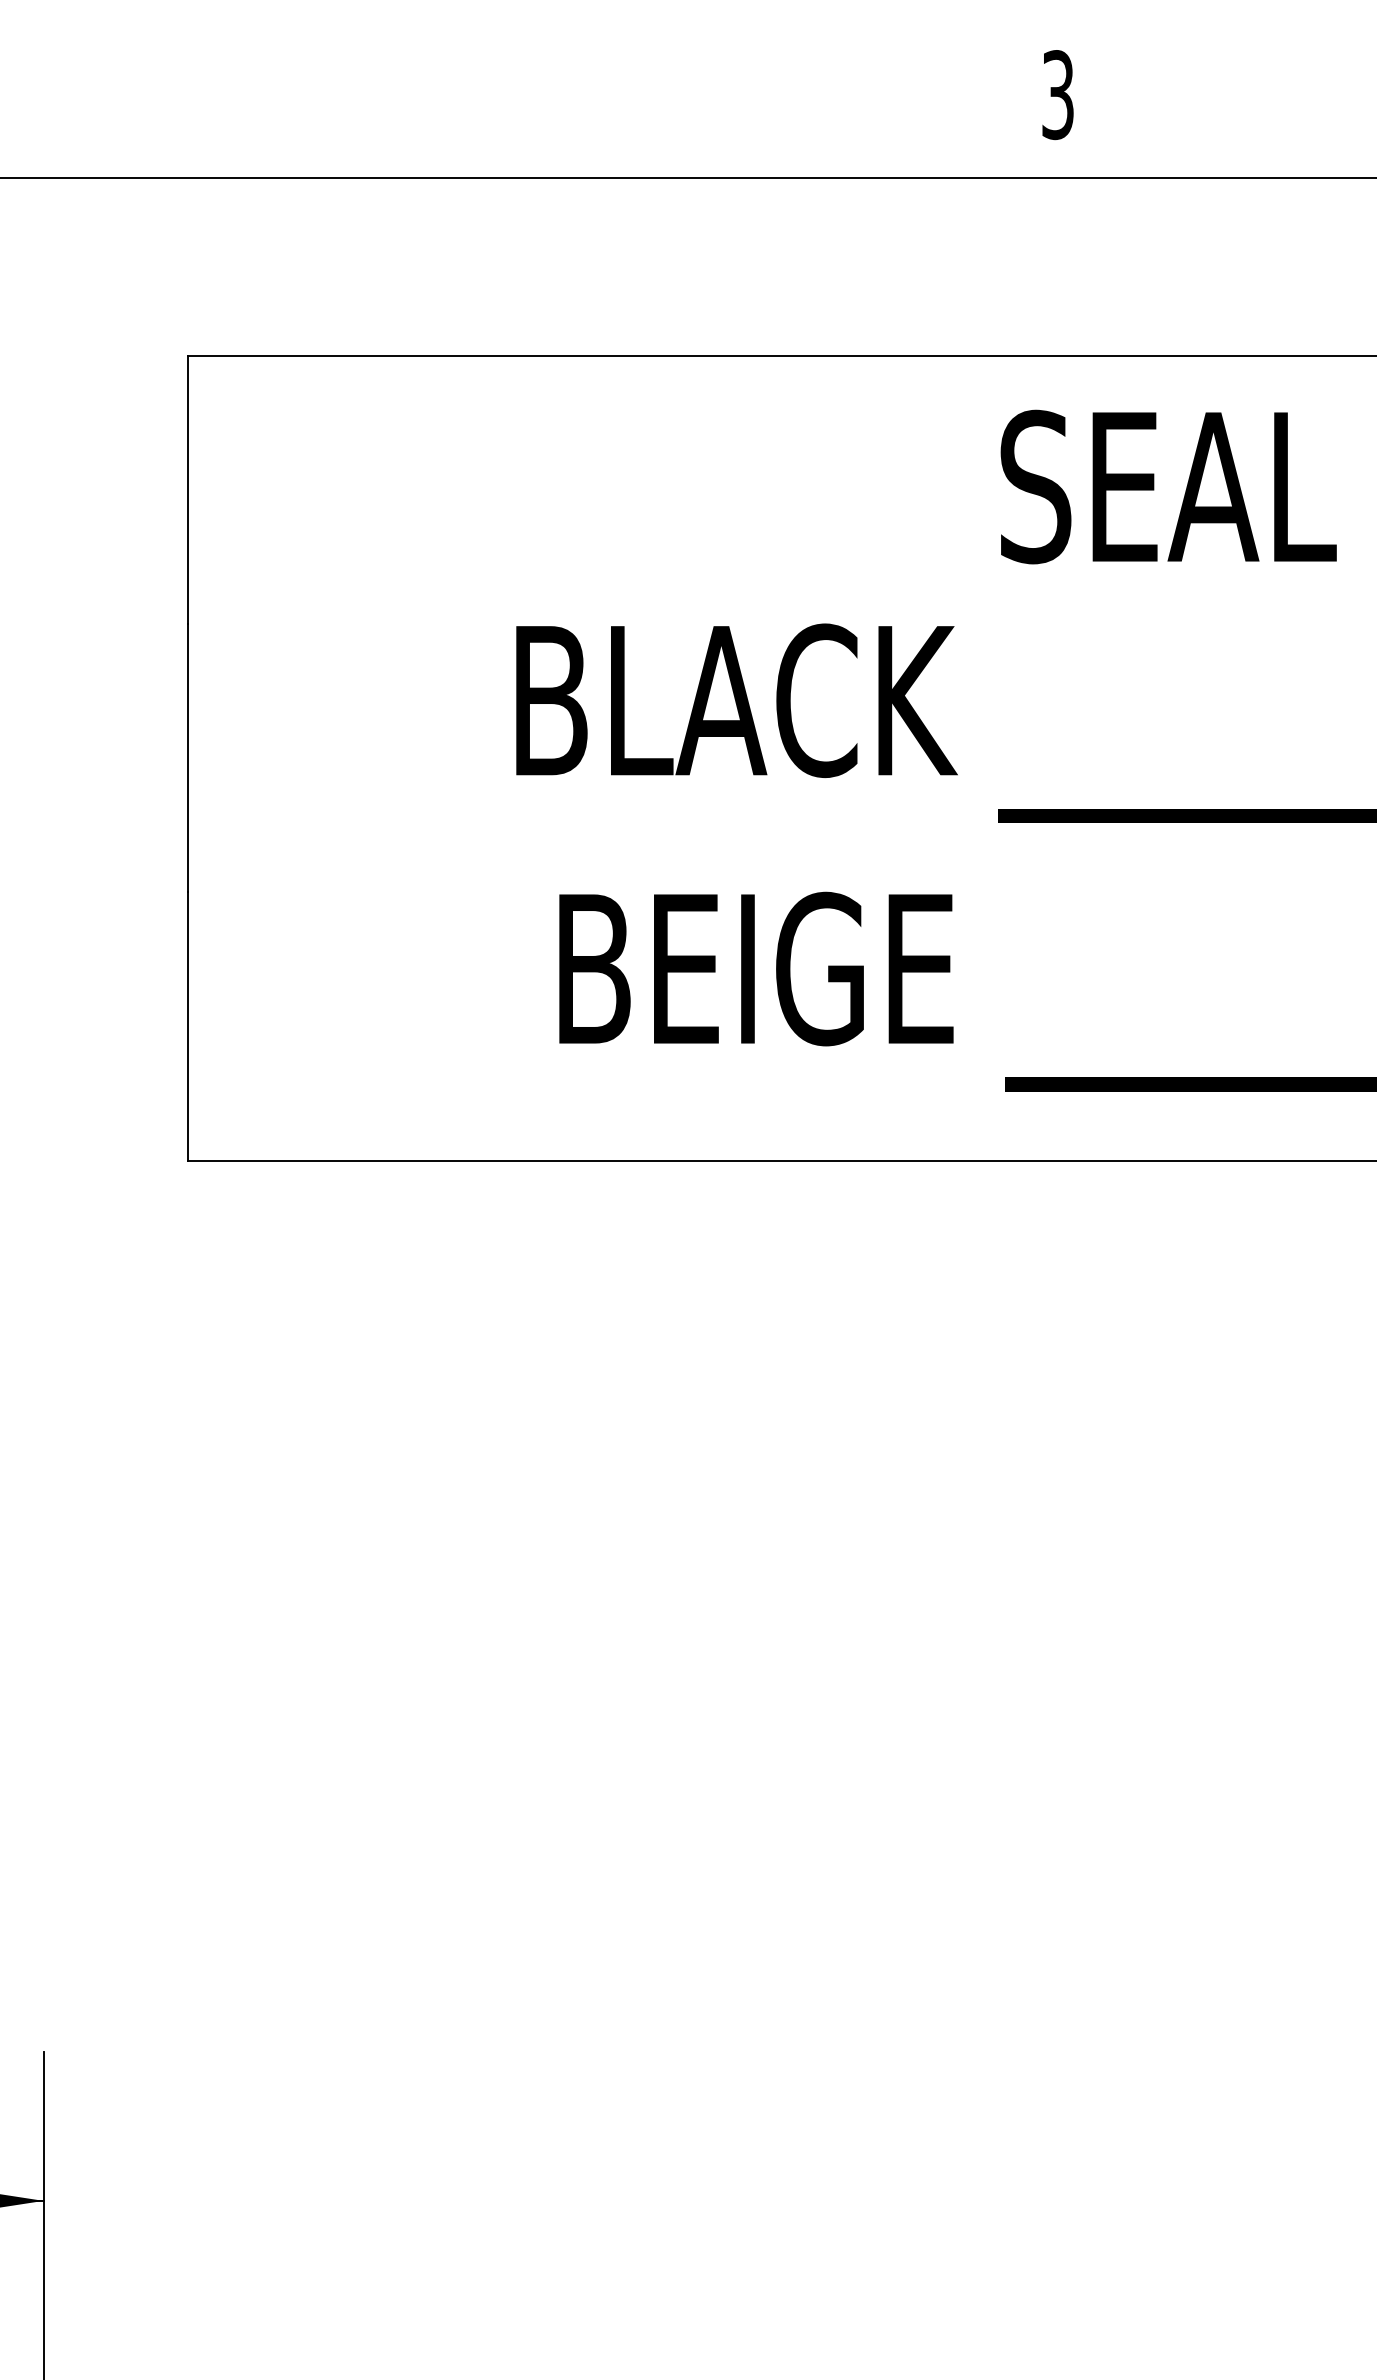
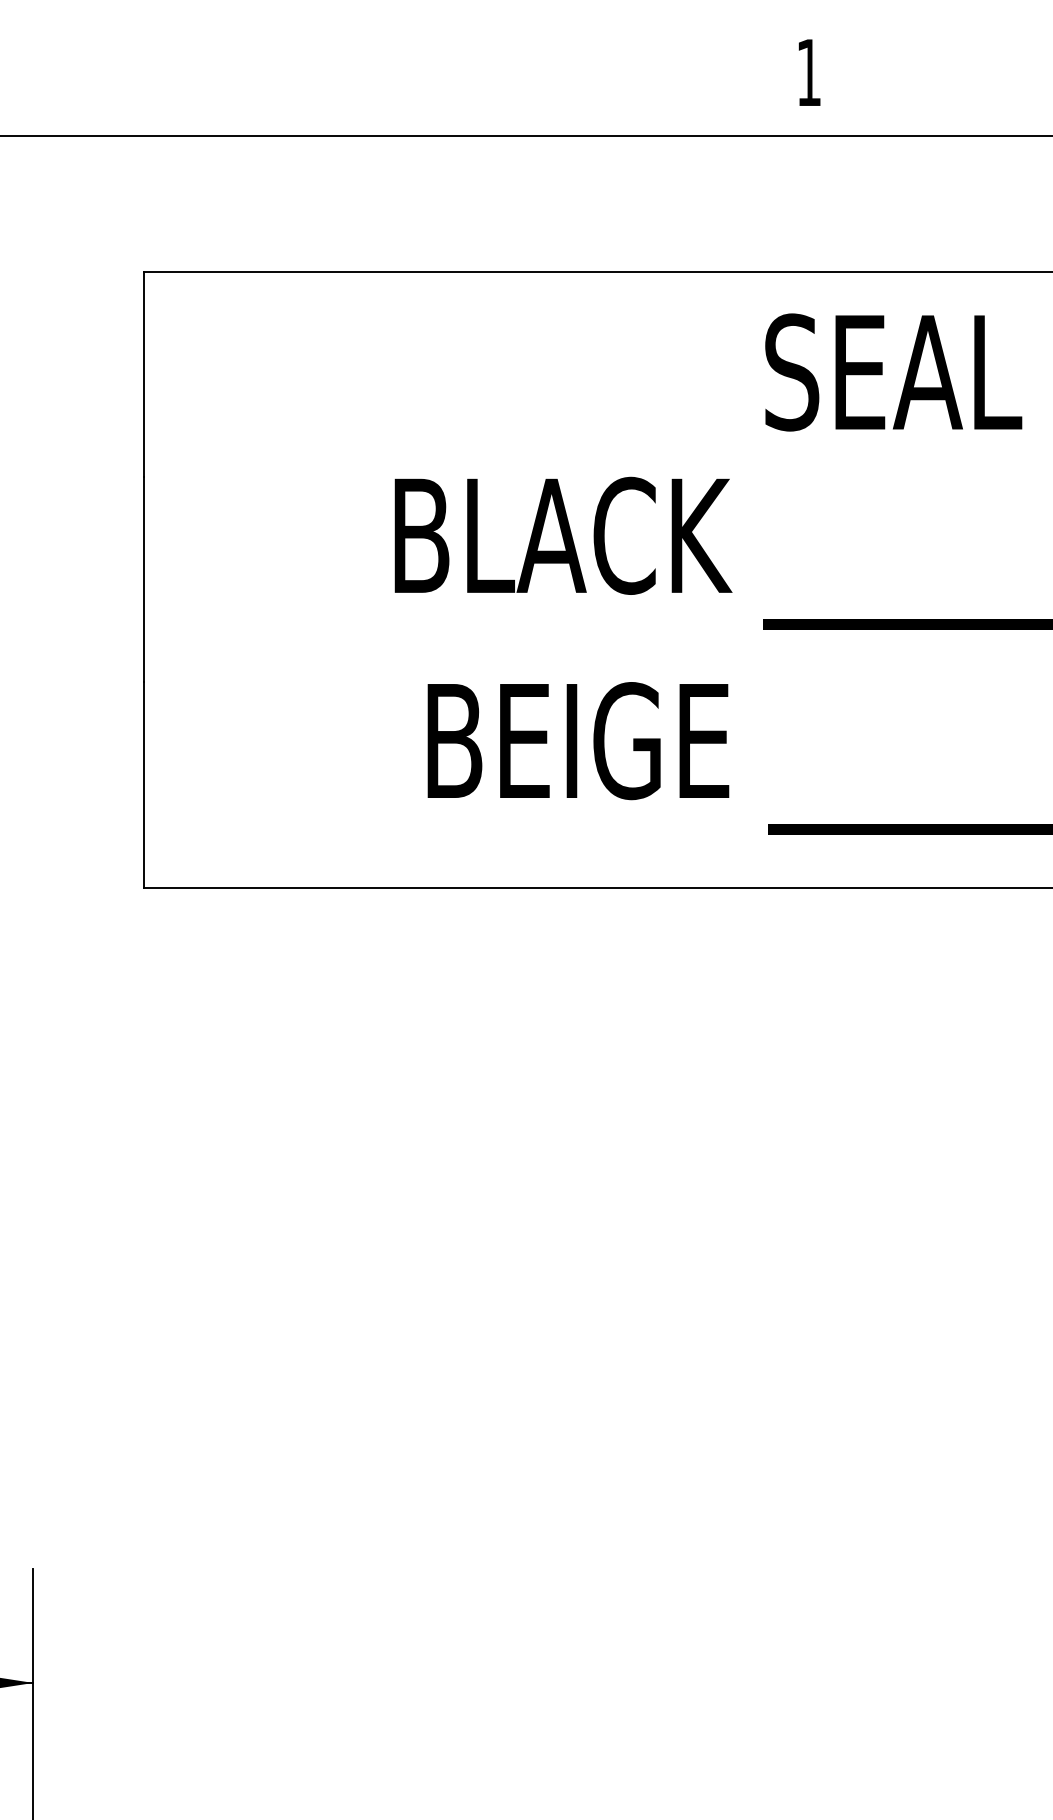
text: (1057, 94) -> (808, 72), 3 -> 1

